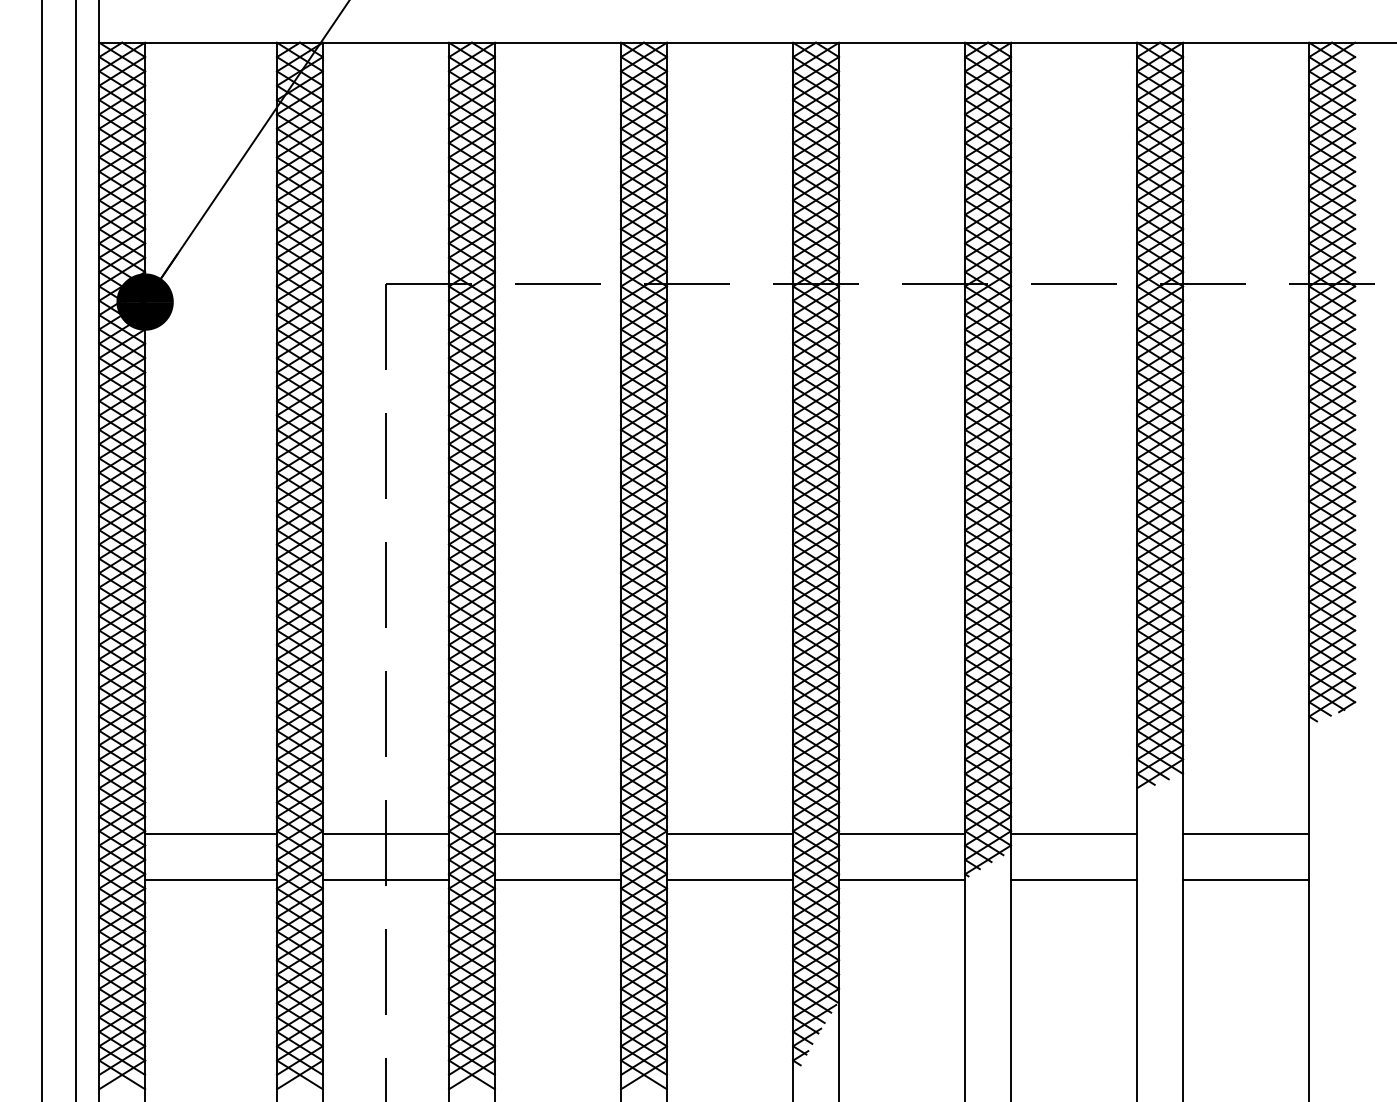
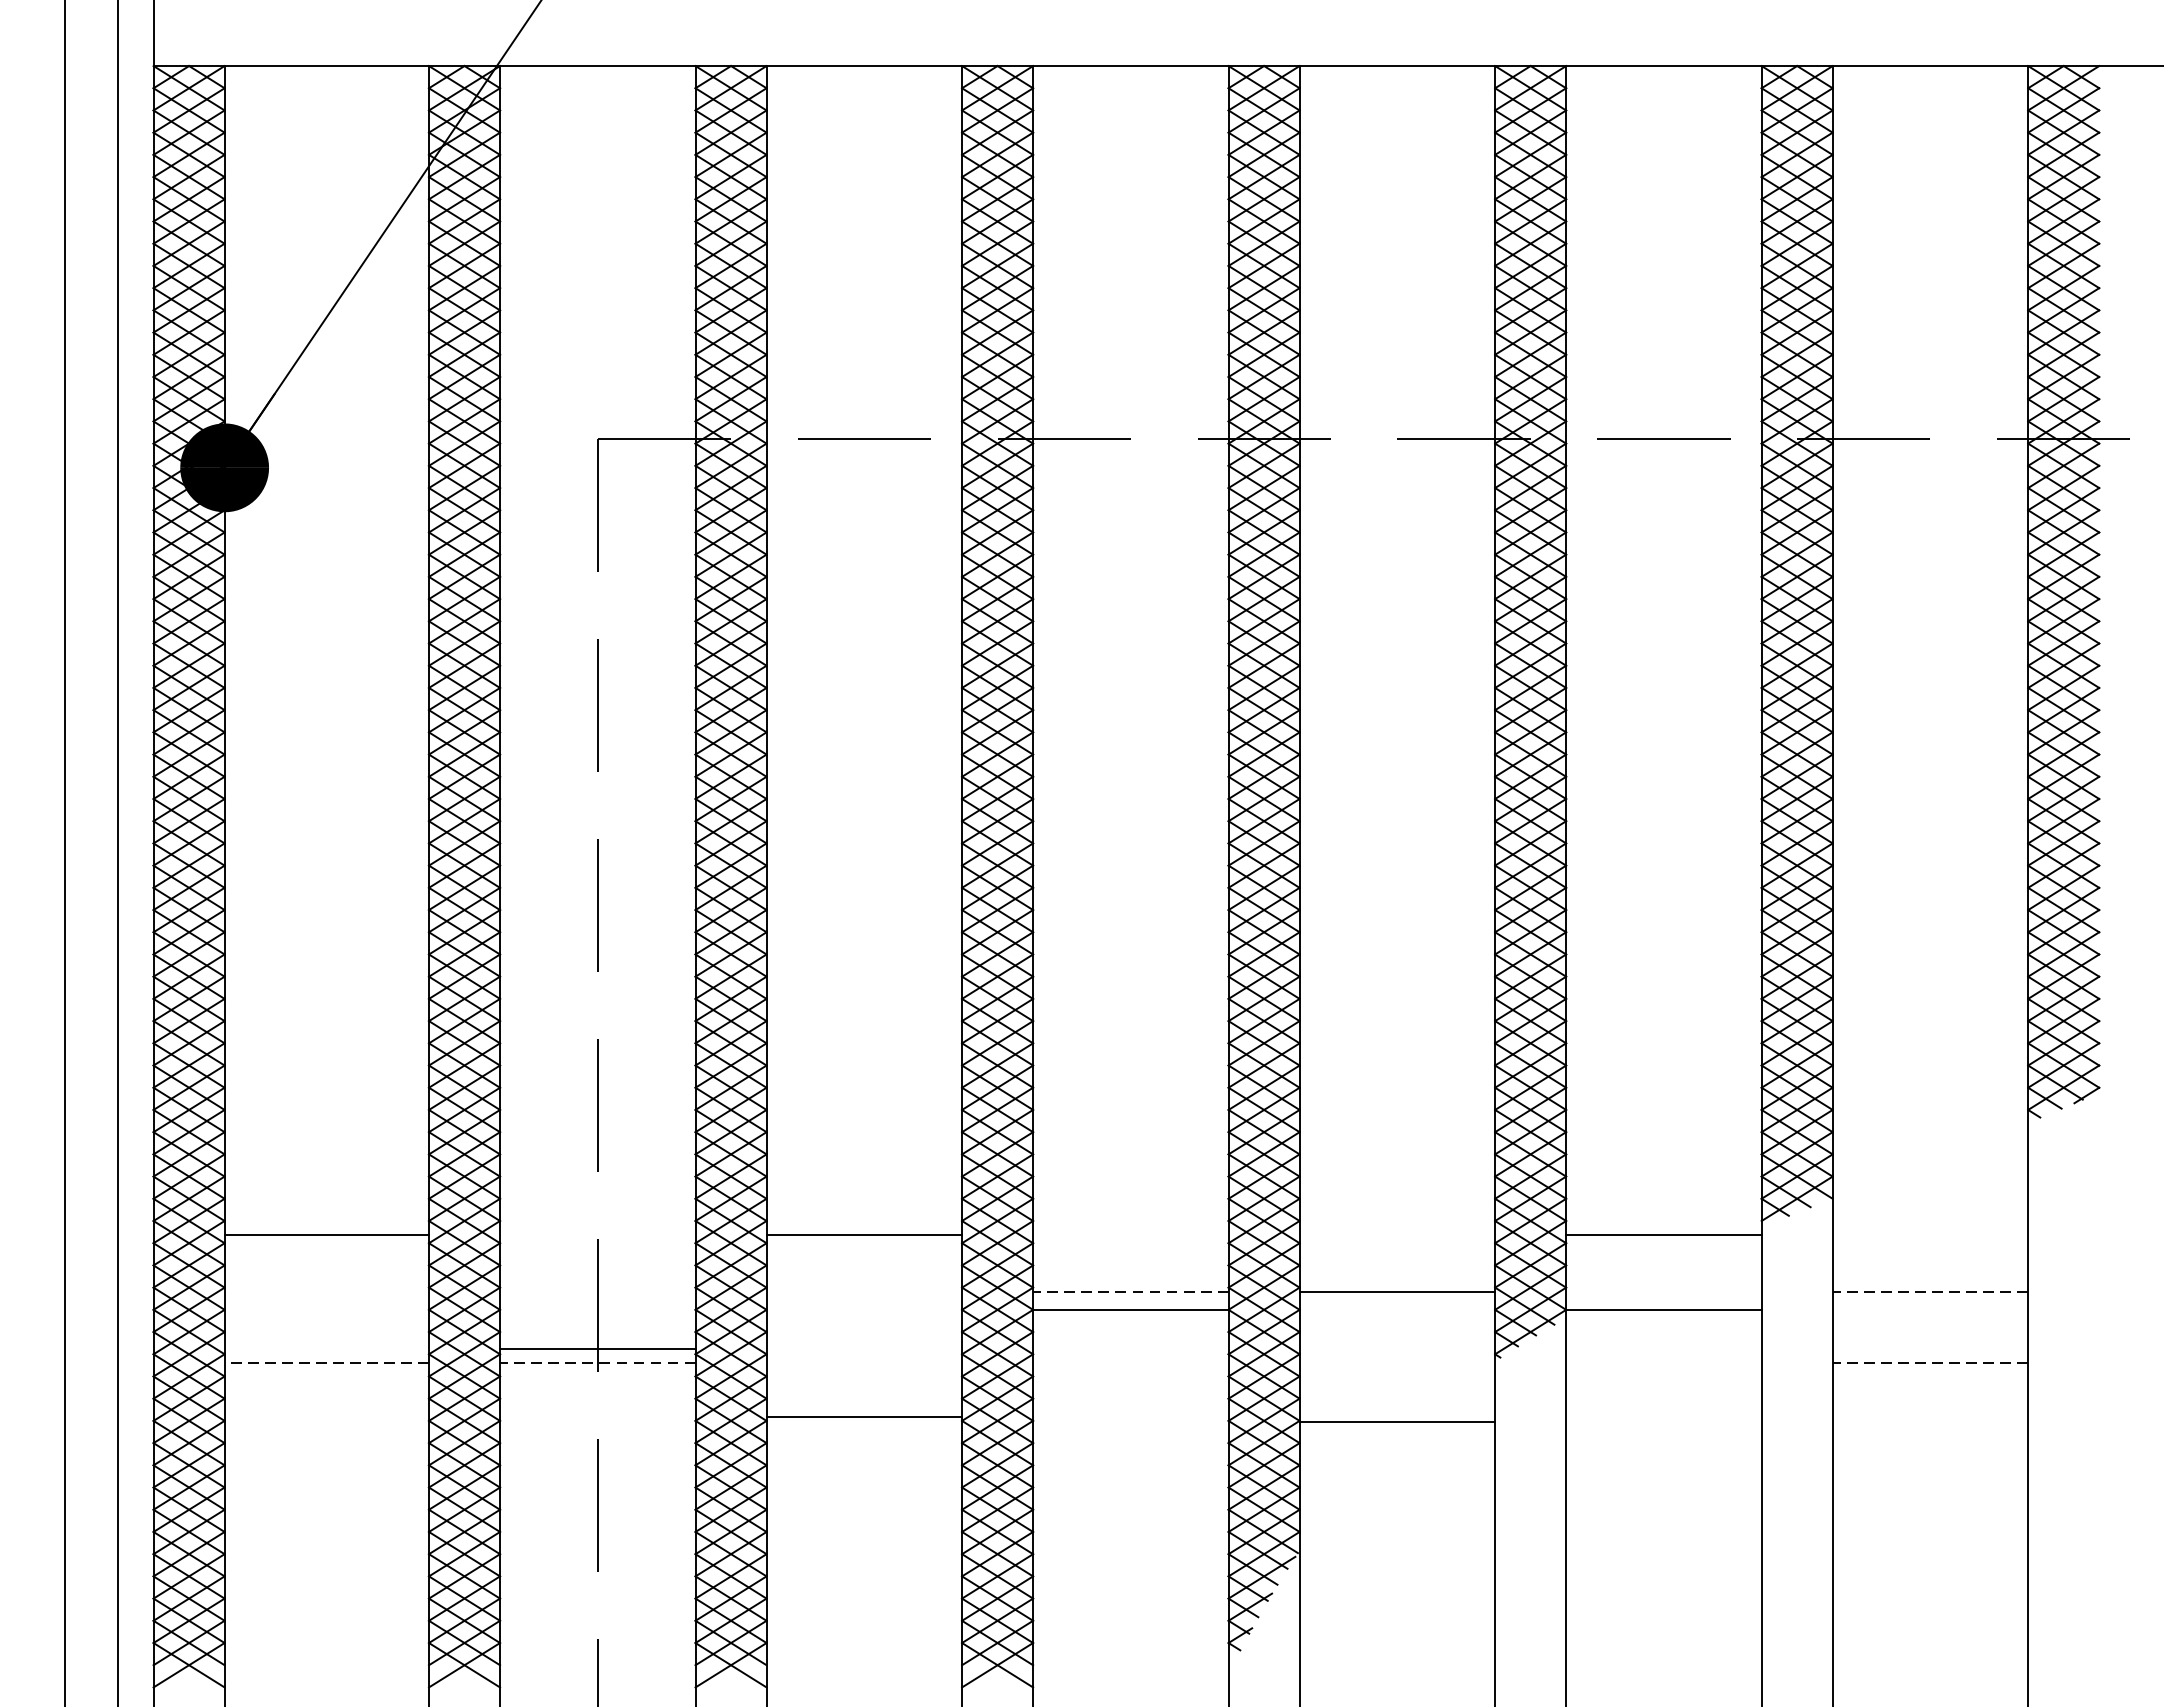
line: (211, 834) -> (327, 1235), moved
line: (385, 834) -> (597, 1350), moved
line: (557, 834) -> (863, 1235), moved
line: (729, 834) -> (1130, 1292), solid -> dashed
line: (1074, 834) -> (1664, 1235), moved
line: (1245, 834) -> (1929, 1292), solid -> dashed
line: (211, 879) -> (327, 1362), solid -> dashed
line: (385, 879) -> (597, 1362), solid -> dashed
line: (557, 879) -> (863, 1416), moved
line: (729, 879) -> (1130, 1309), moved
line: (901, 879) -> (1396, 1421), moved
line: (1074, 879) -> (1664, 1309), moved
line: (1245, 879) -> (1929, 1362), solid -> dashed

